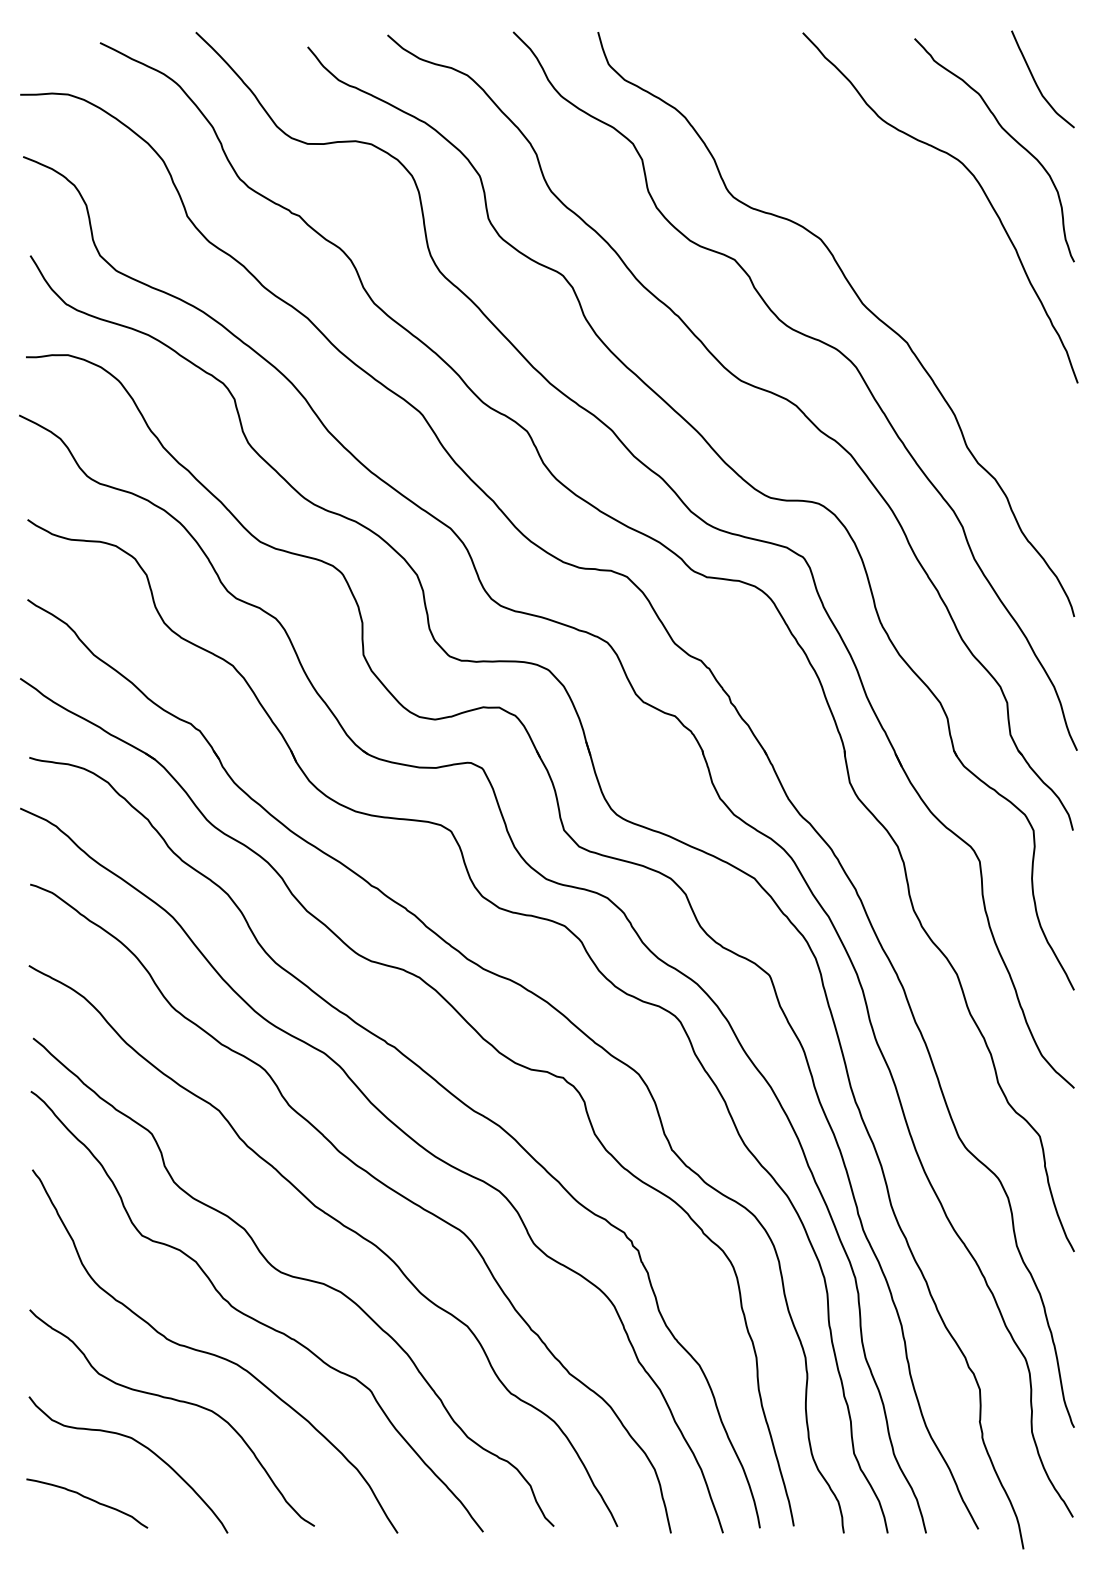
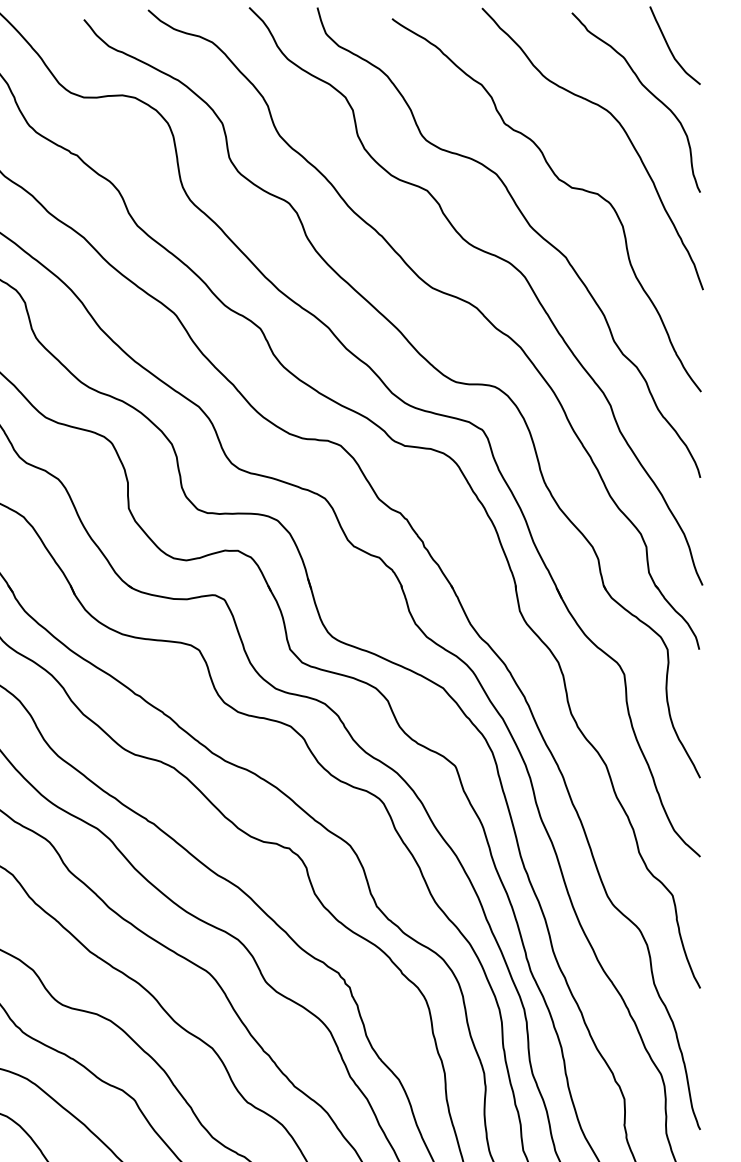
curve: (897, 246) -> (558, 180), added

